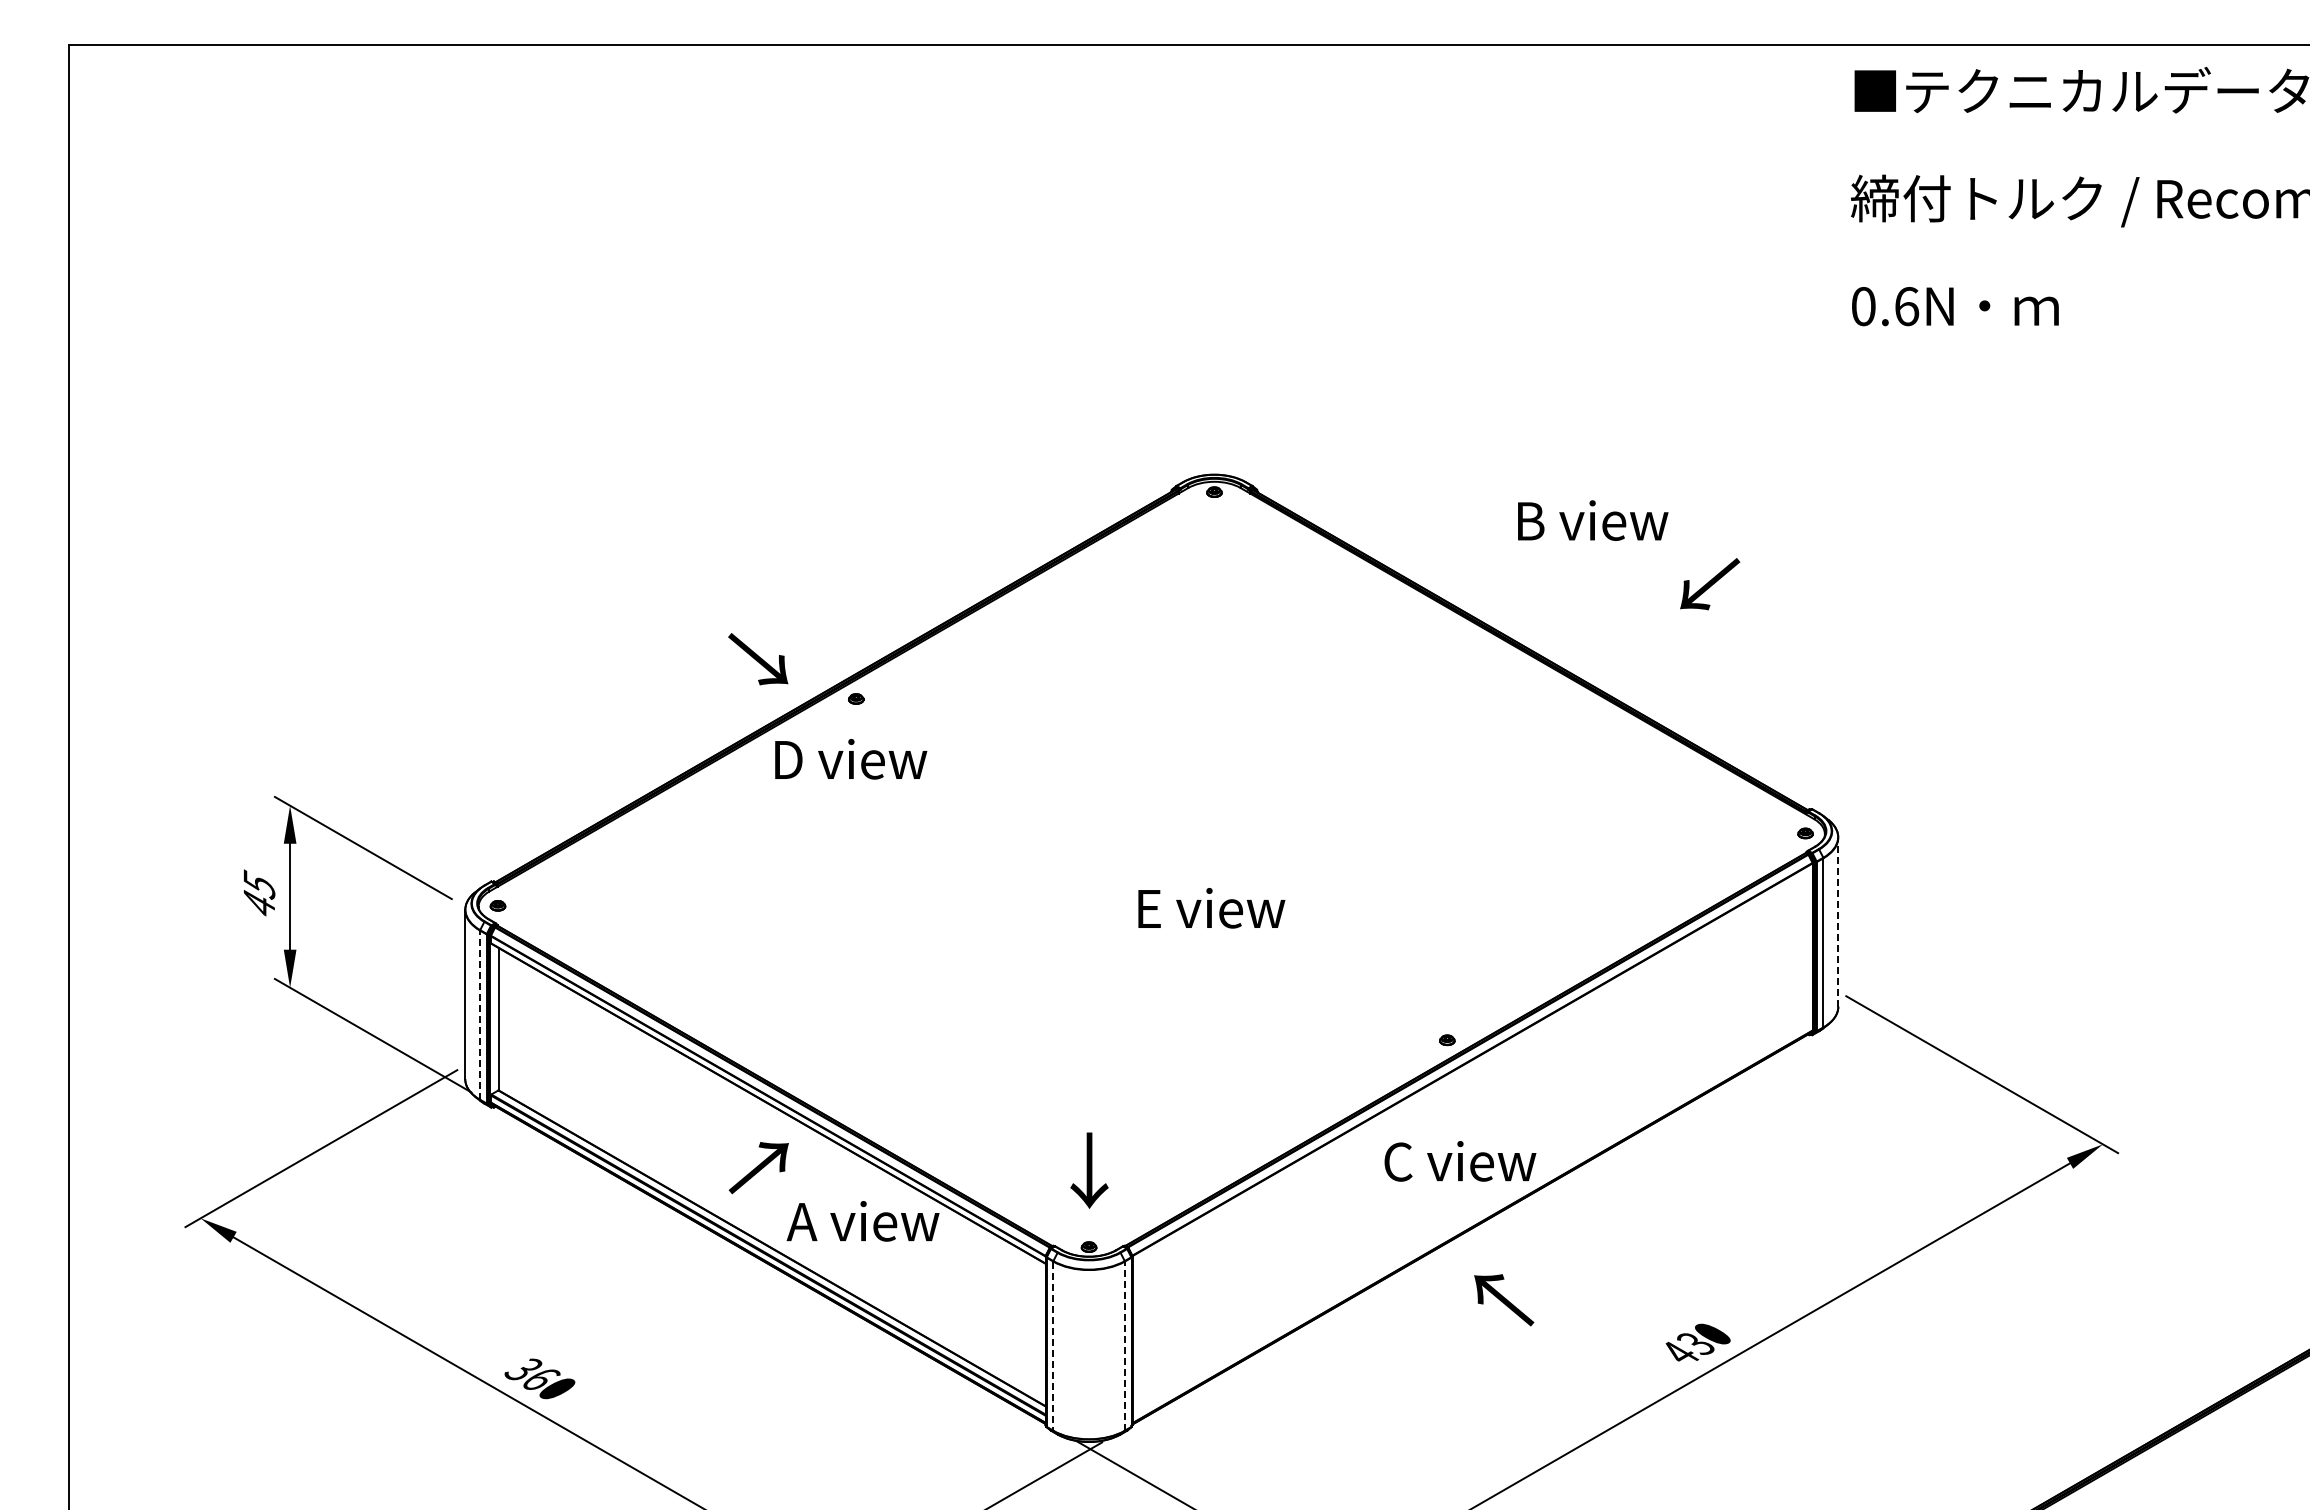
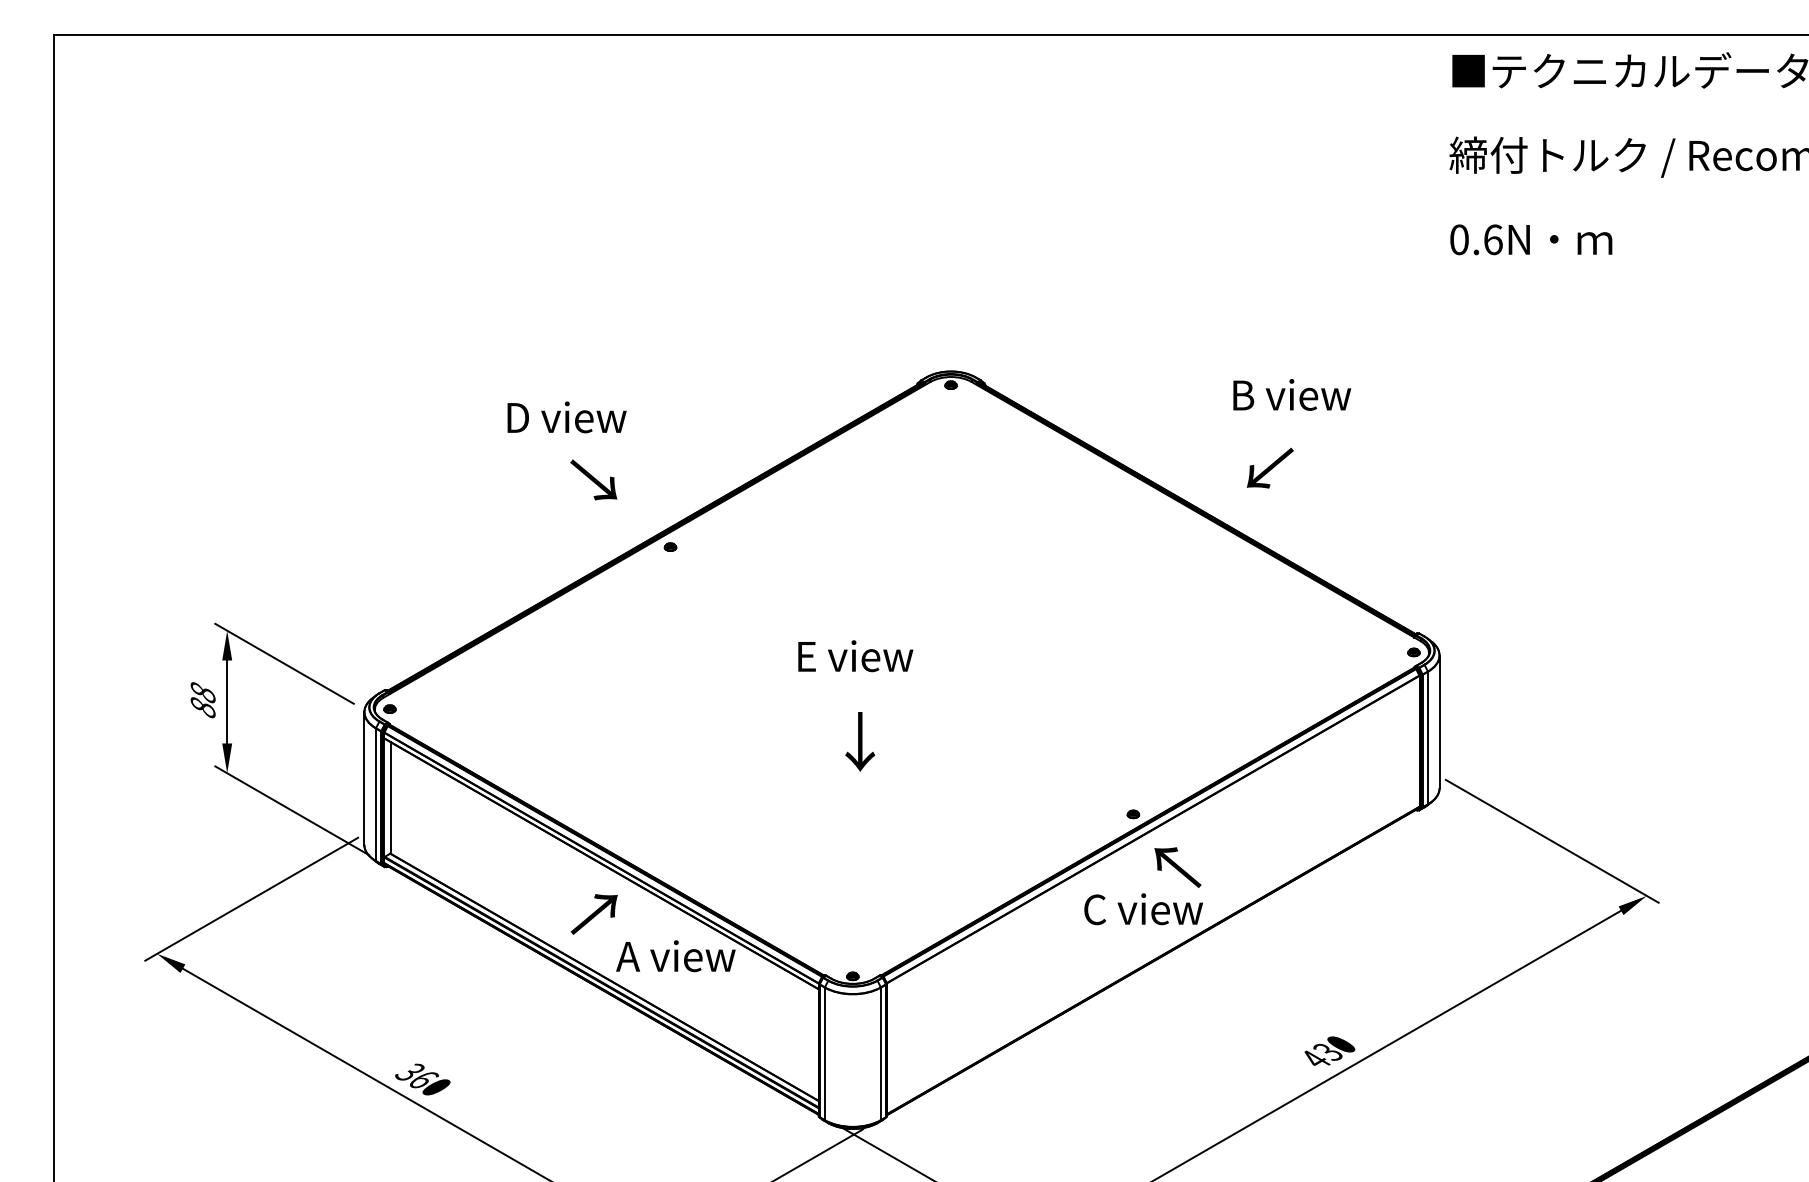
text: (1593, 520) -> (1292, 394), moved
text: (1710, 584) -> (1270, 468), moved
text: (758, 659) -> (594, 480), moved
text: (851, 759) -> (567, 417), moved
text: (259, 893) -> (203, 699), 45 -> 88
text: (1211, 908) -> (855, 656), moved
line: (1838, 922) -> (1439, 722), dashed -> solid
line: (480, 1015) -> (376, 794), dashed -> solid
text: (1089, 1170) -> (860, 741), moved
text: (1504, 1300) -> (1178, 867), moved
line: (1053, 1346) -> (825, 1054), dashed -> solid
line: (1124, 1346) -> (880, 1054), dashed -> solid

